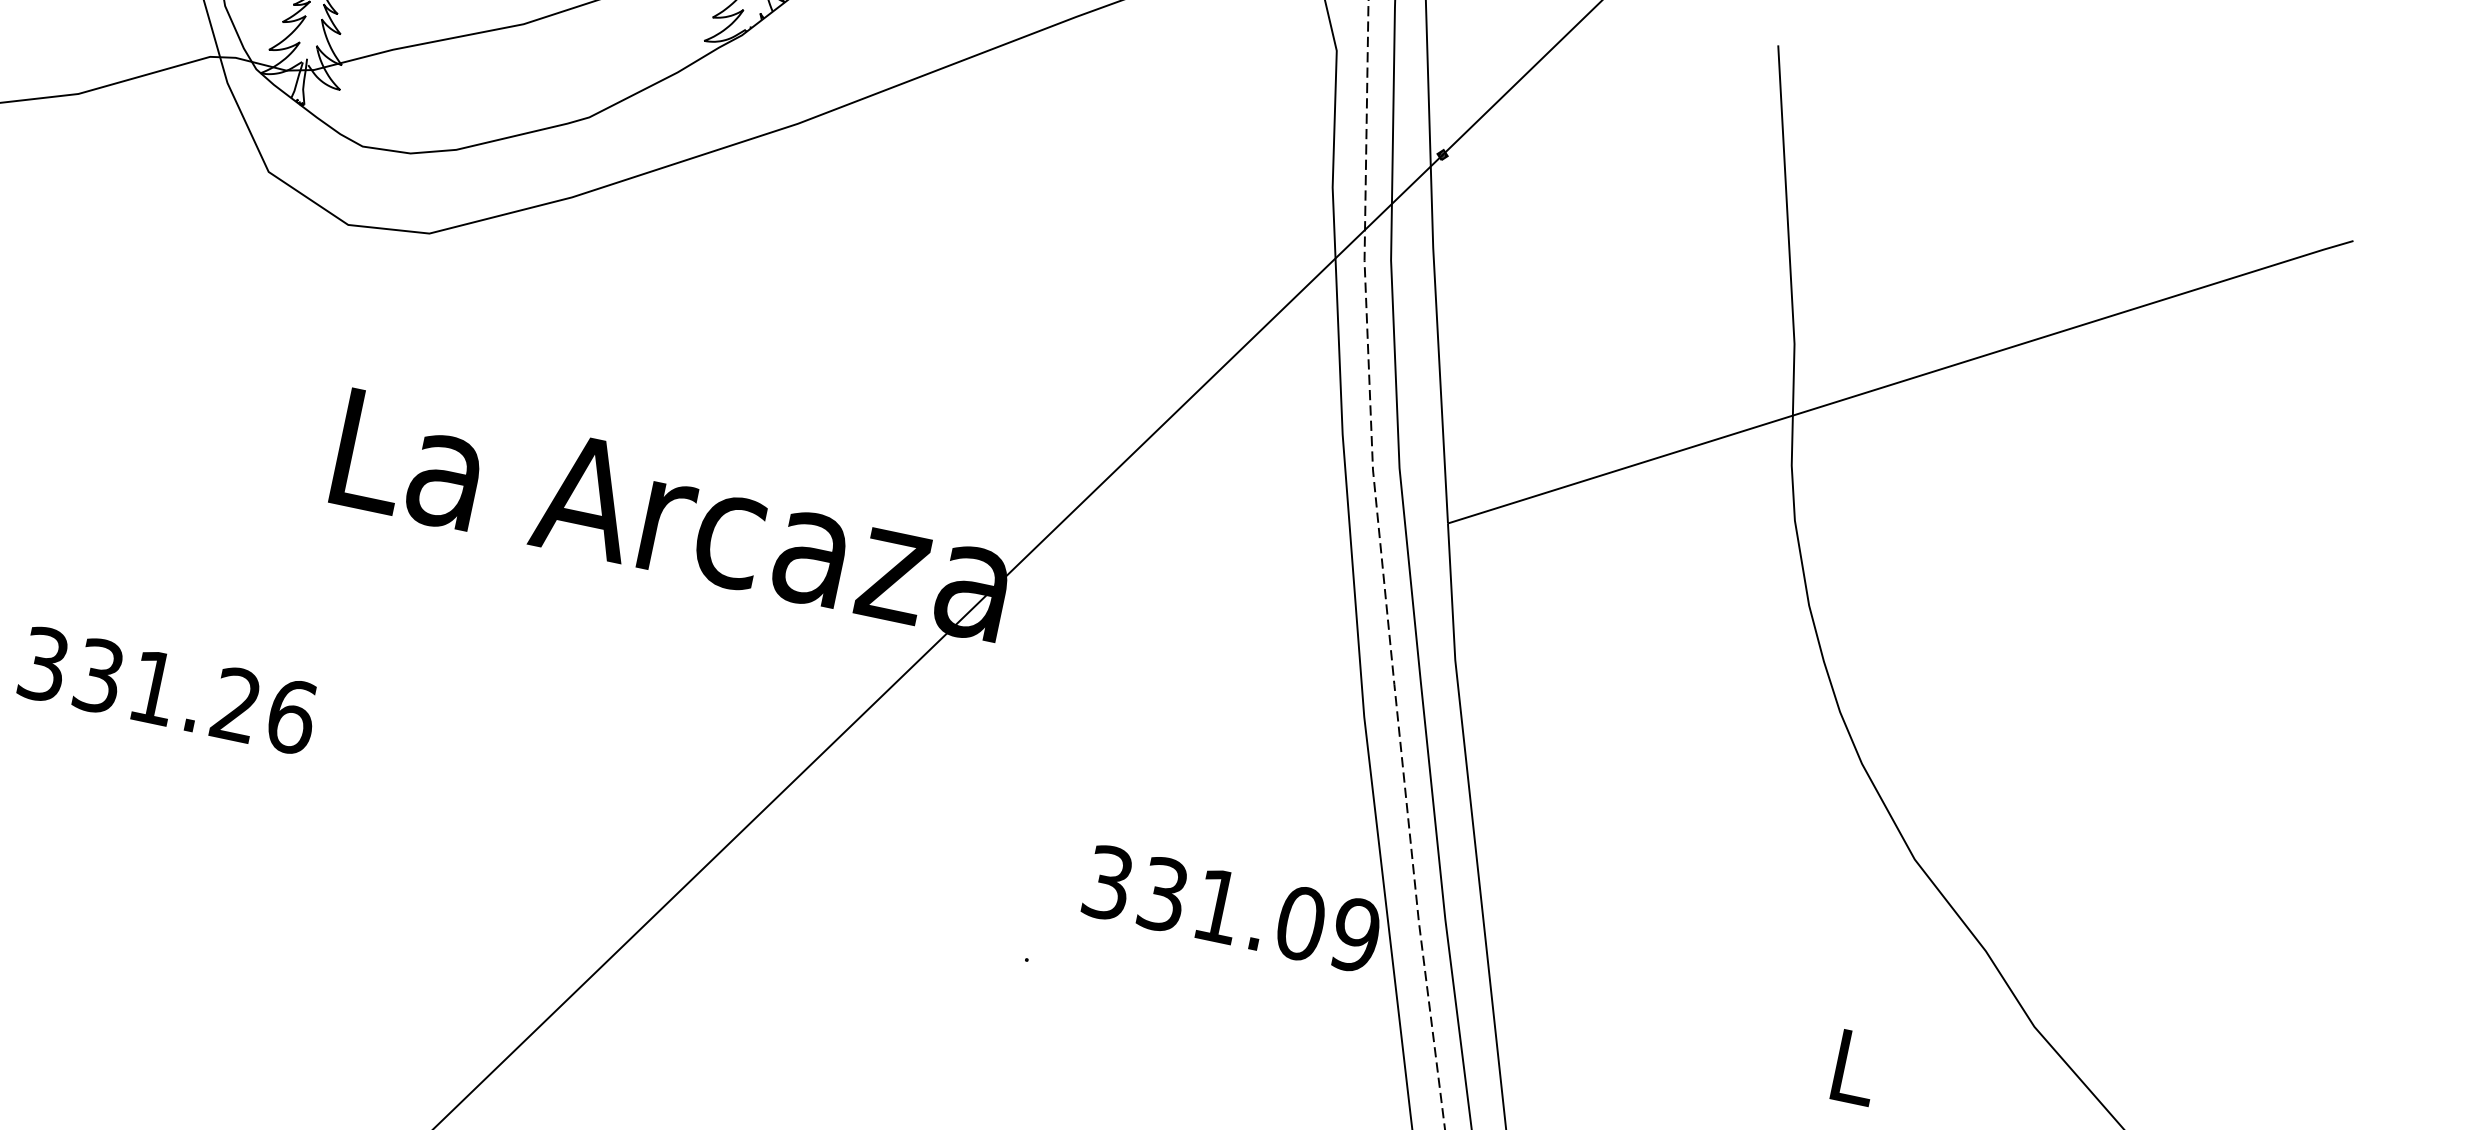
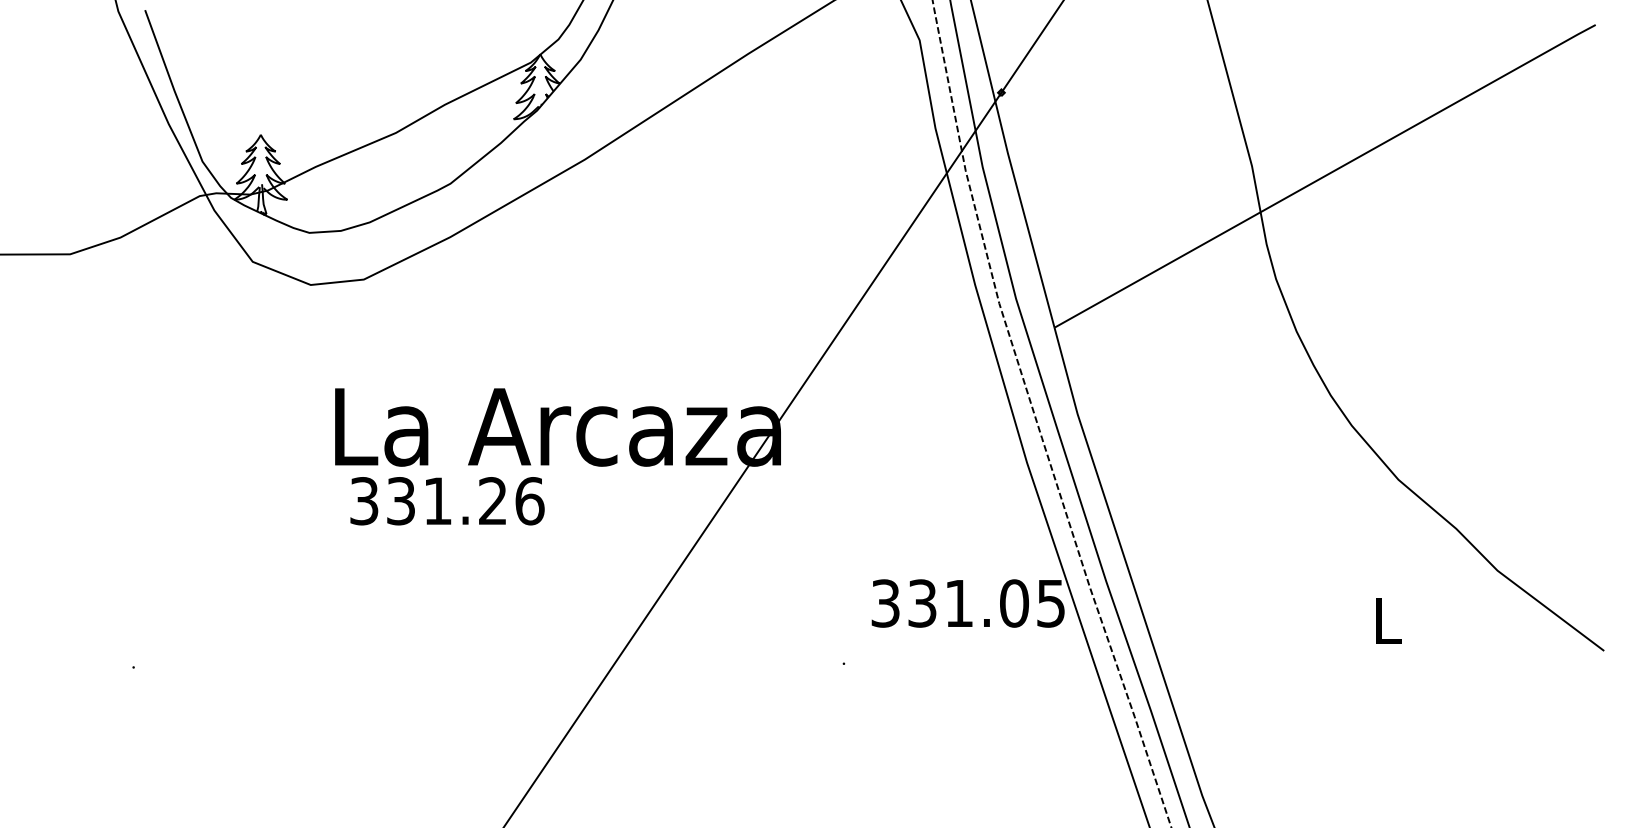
text: (168, 691) -> (447, 501), moved
text: (1354, 934) -> (1050, 603), 331.09 -> 331.05

